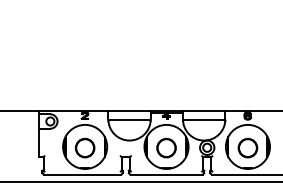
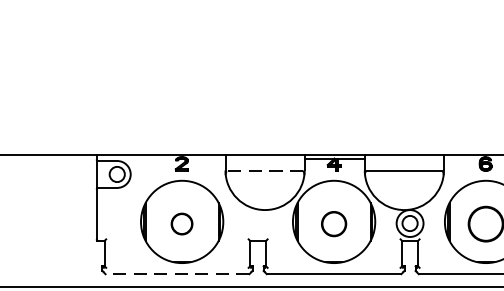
line: (129, 119) -> (264, 170), solid -> dashed
part: (84, 147) -> (180, 223), size x0.6
part: (166, 147) -> (334, 223), size x0.7
line: (82, 174) -> (177, 273), solid -> dashed

